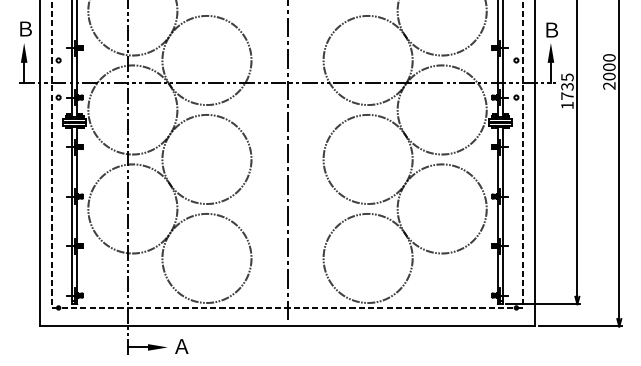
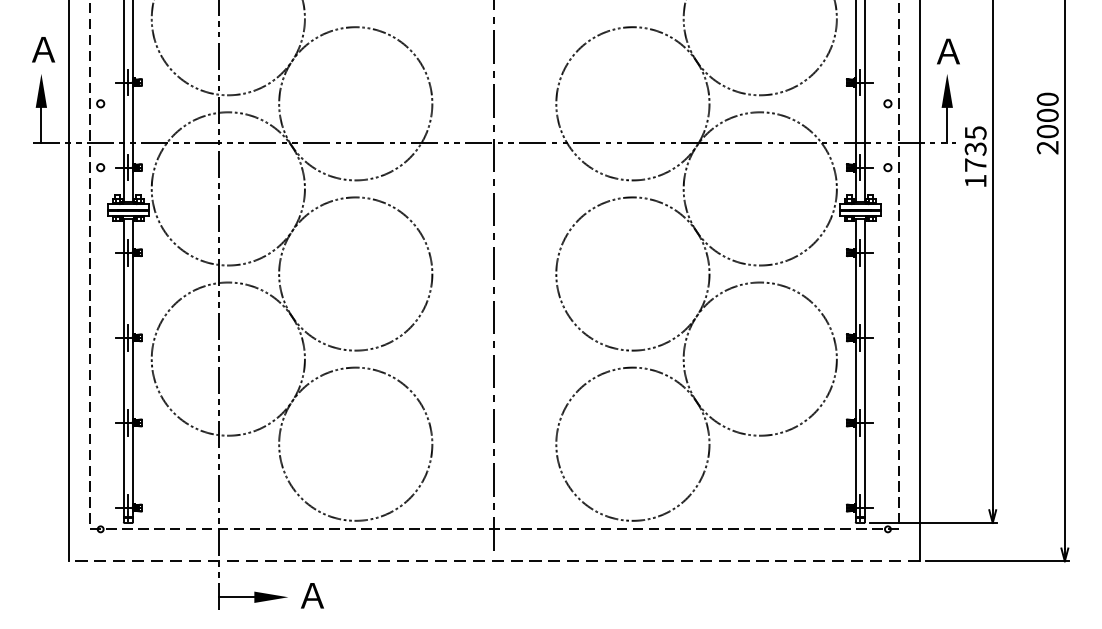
text: (24, 28) -> (41, 48), Ｂ -> Ａ
text: (551, 29) -> (948, 50), Ｂ -> Ａ
line: (287, 326) -> (494, 561), solid -> dashed

